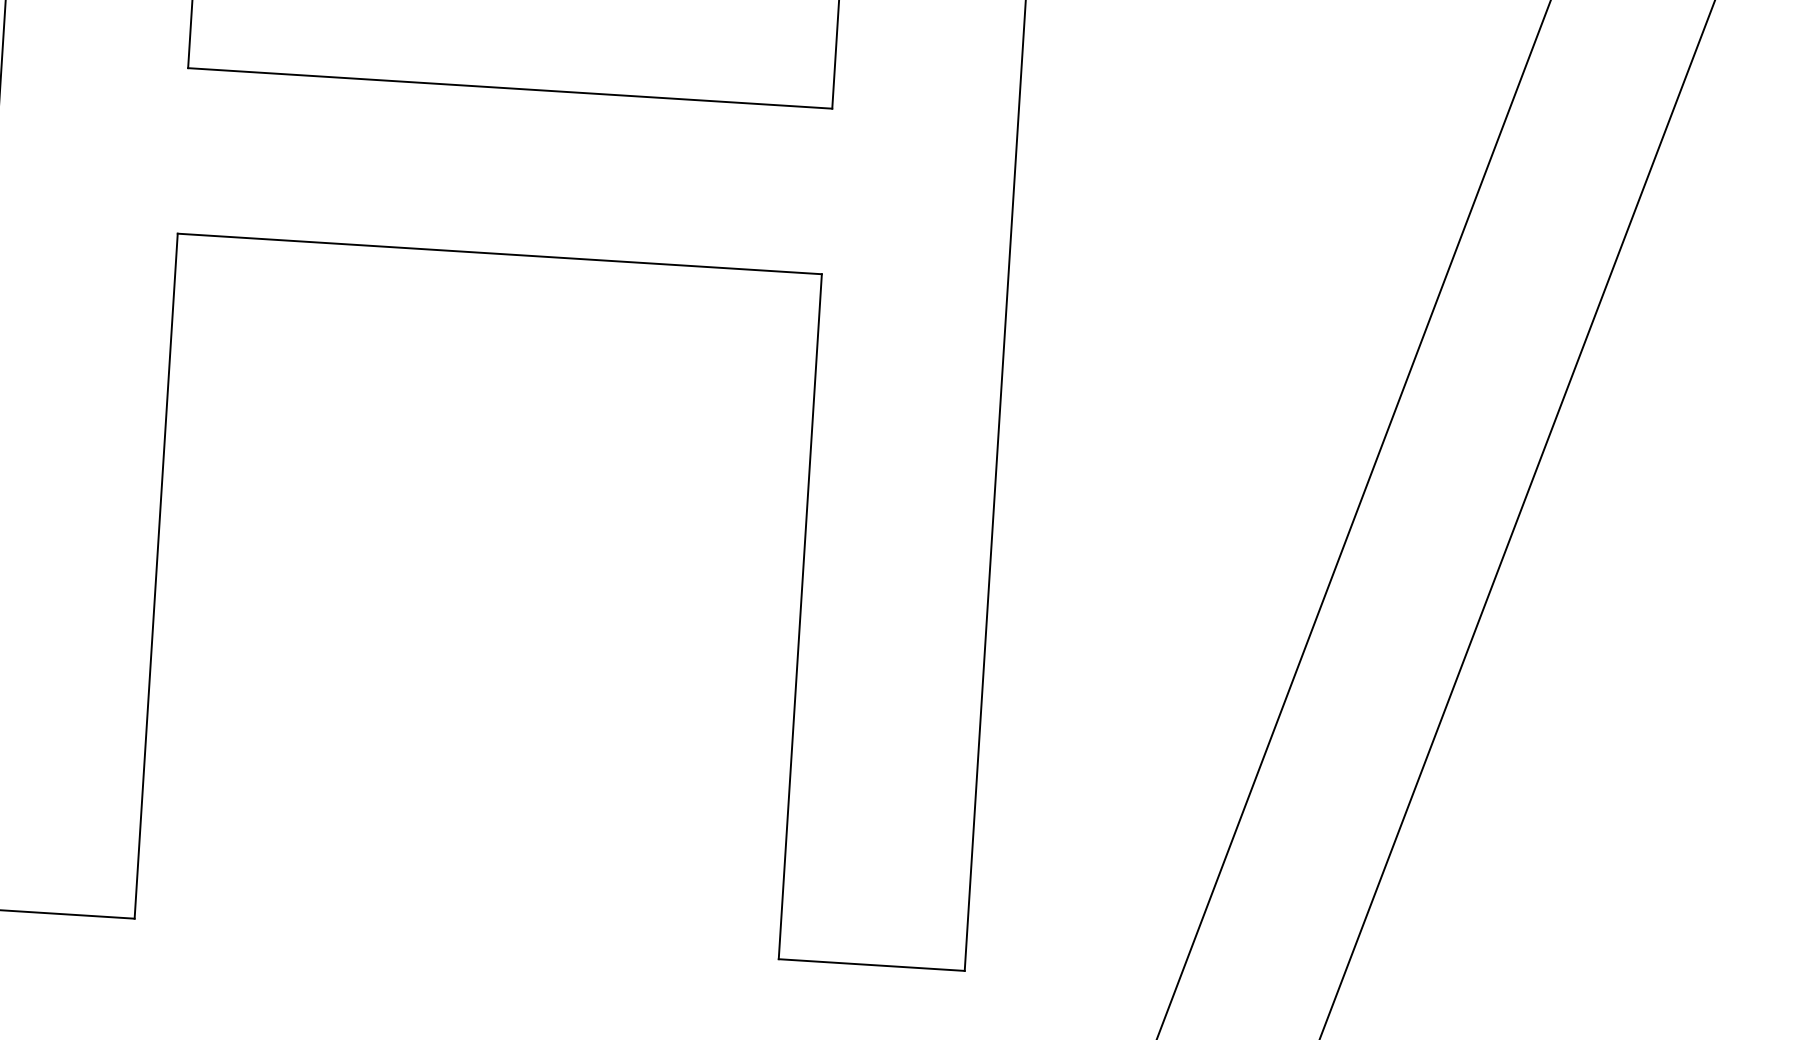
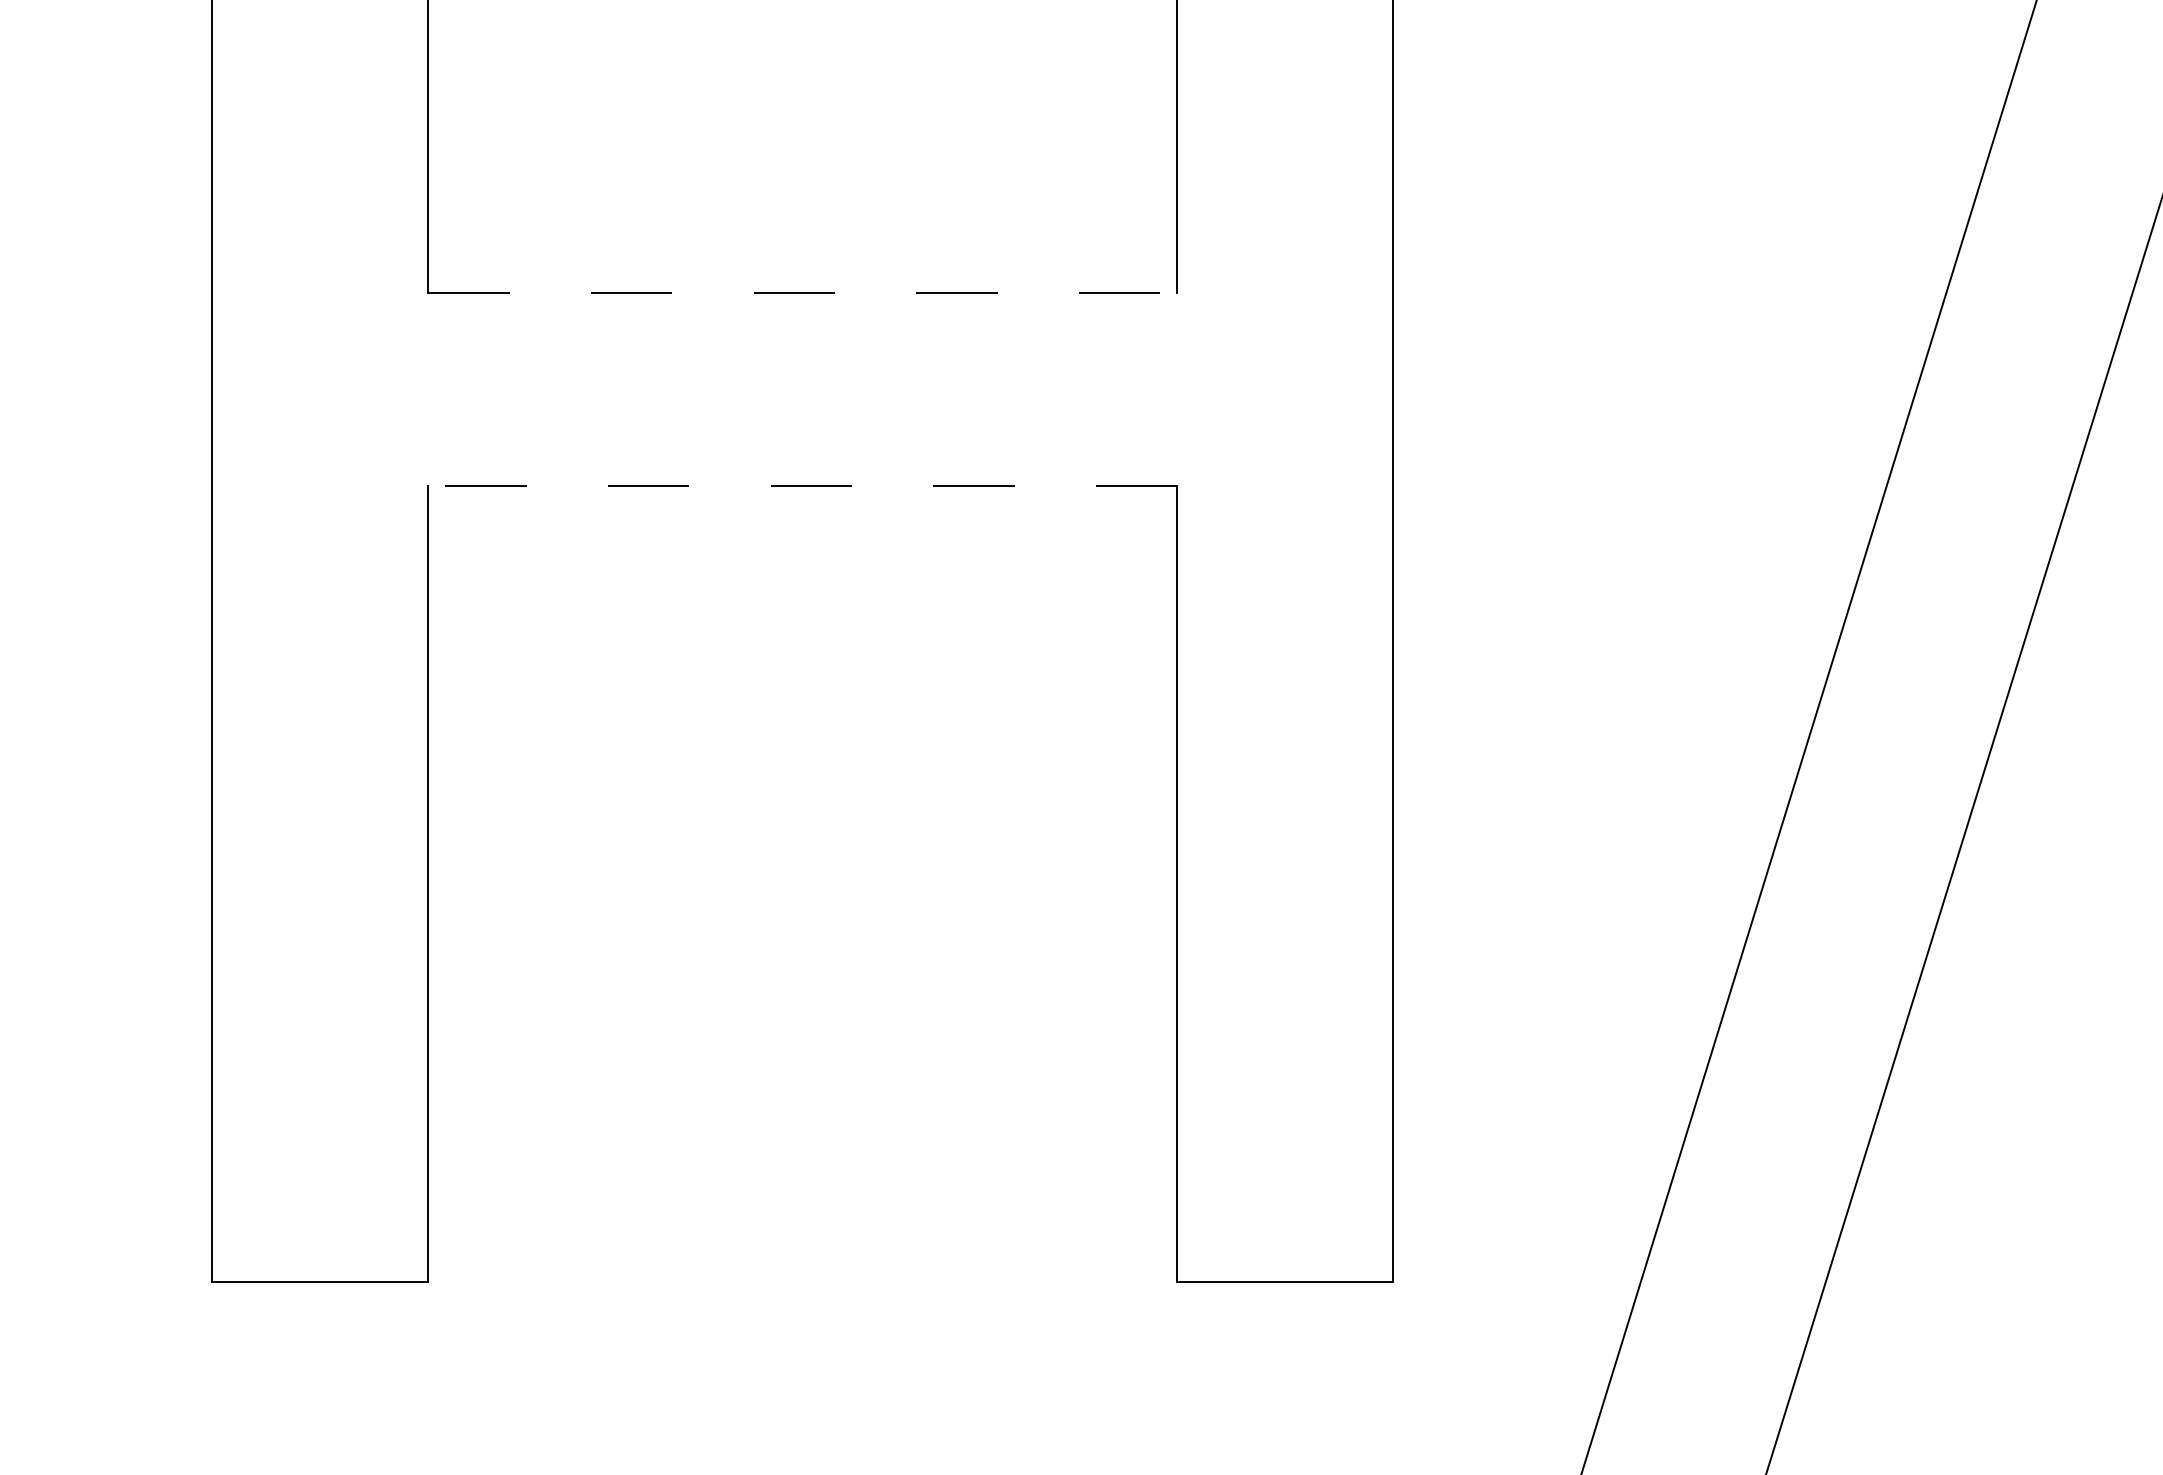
line: (510, 88) -> (803, 293), solid -> dashed
line: (499, 253) -> (802, 485), solid -> dashed

